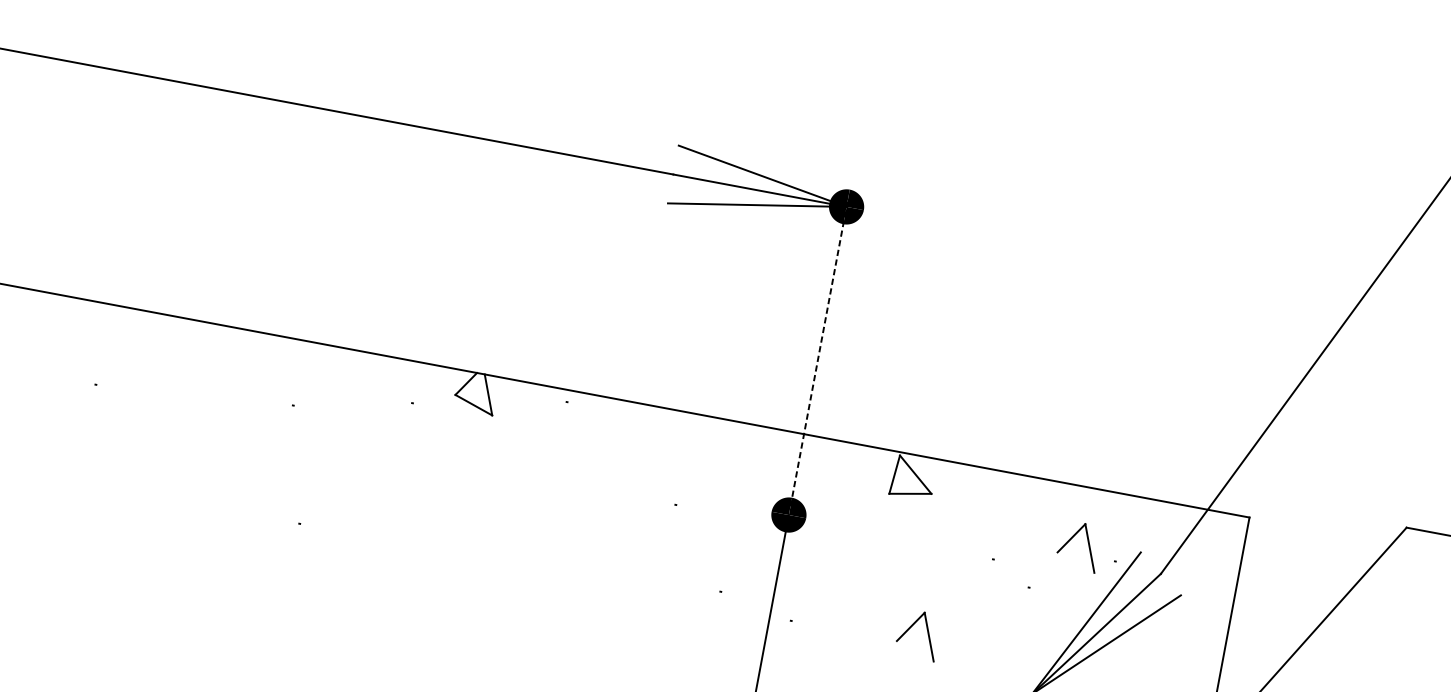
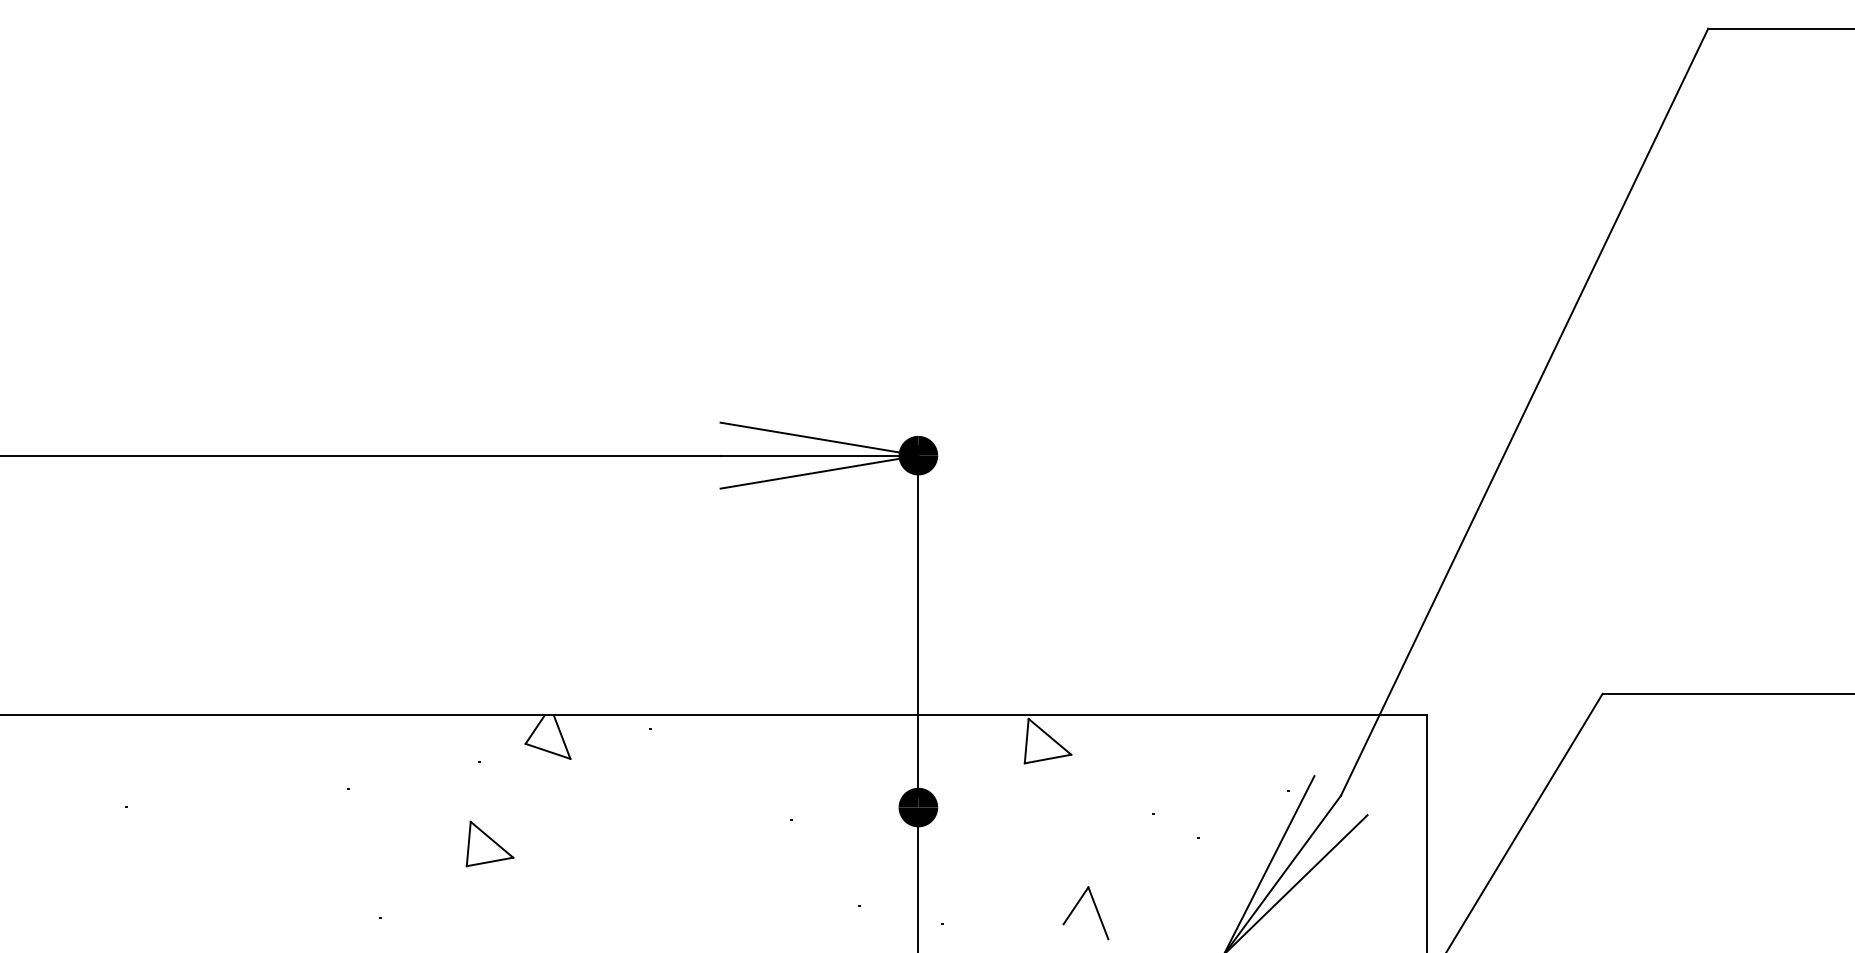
line: (819, 352) -> (918, 621), dashed -> solid
part: (407, 476) -> (489, 843), added
part: (1070, 540) -> (1234, 777), removed

